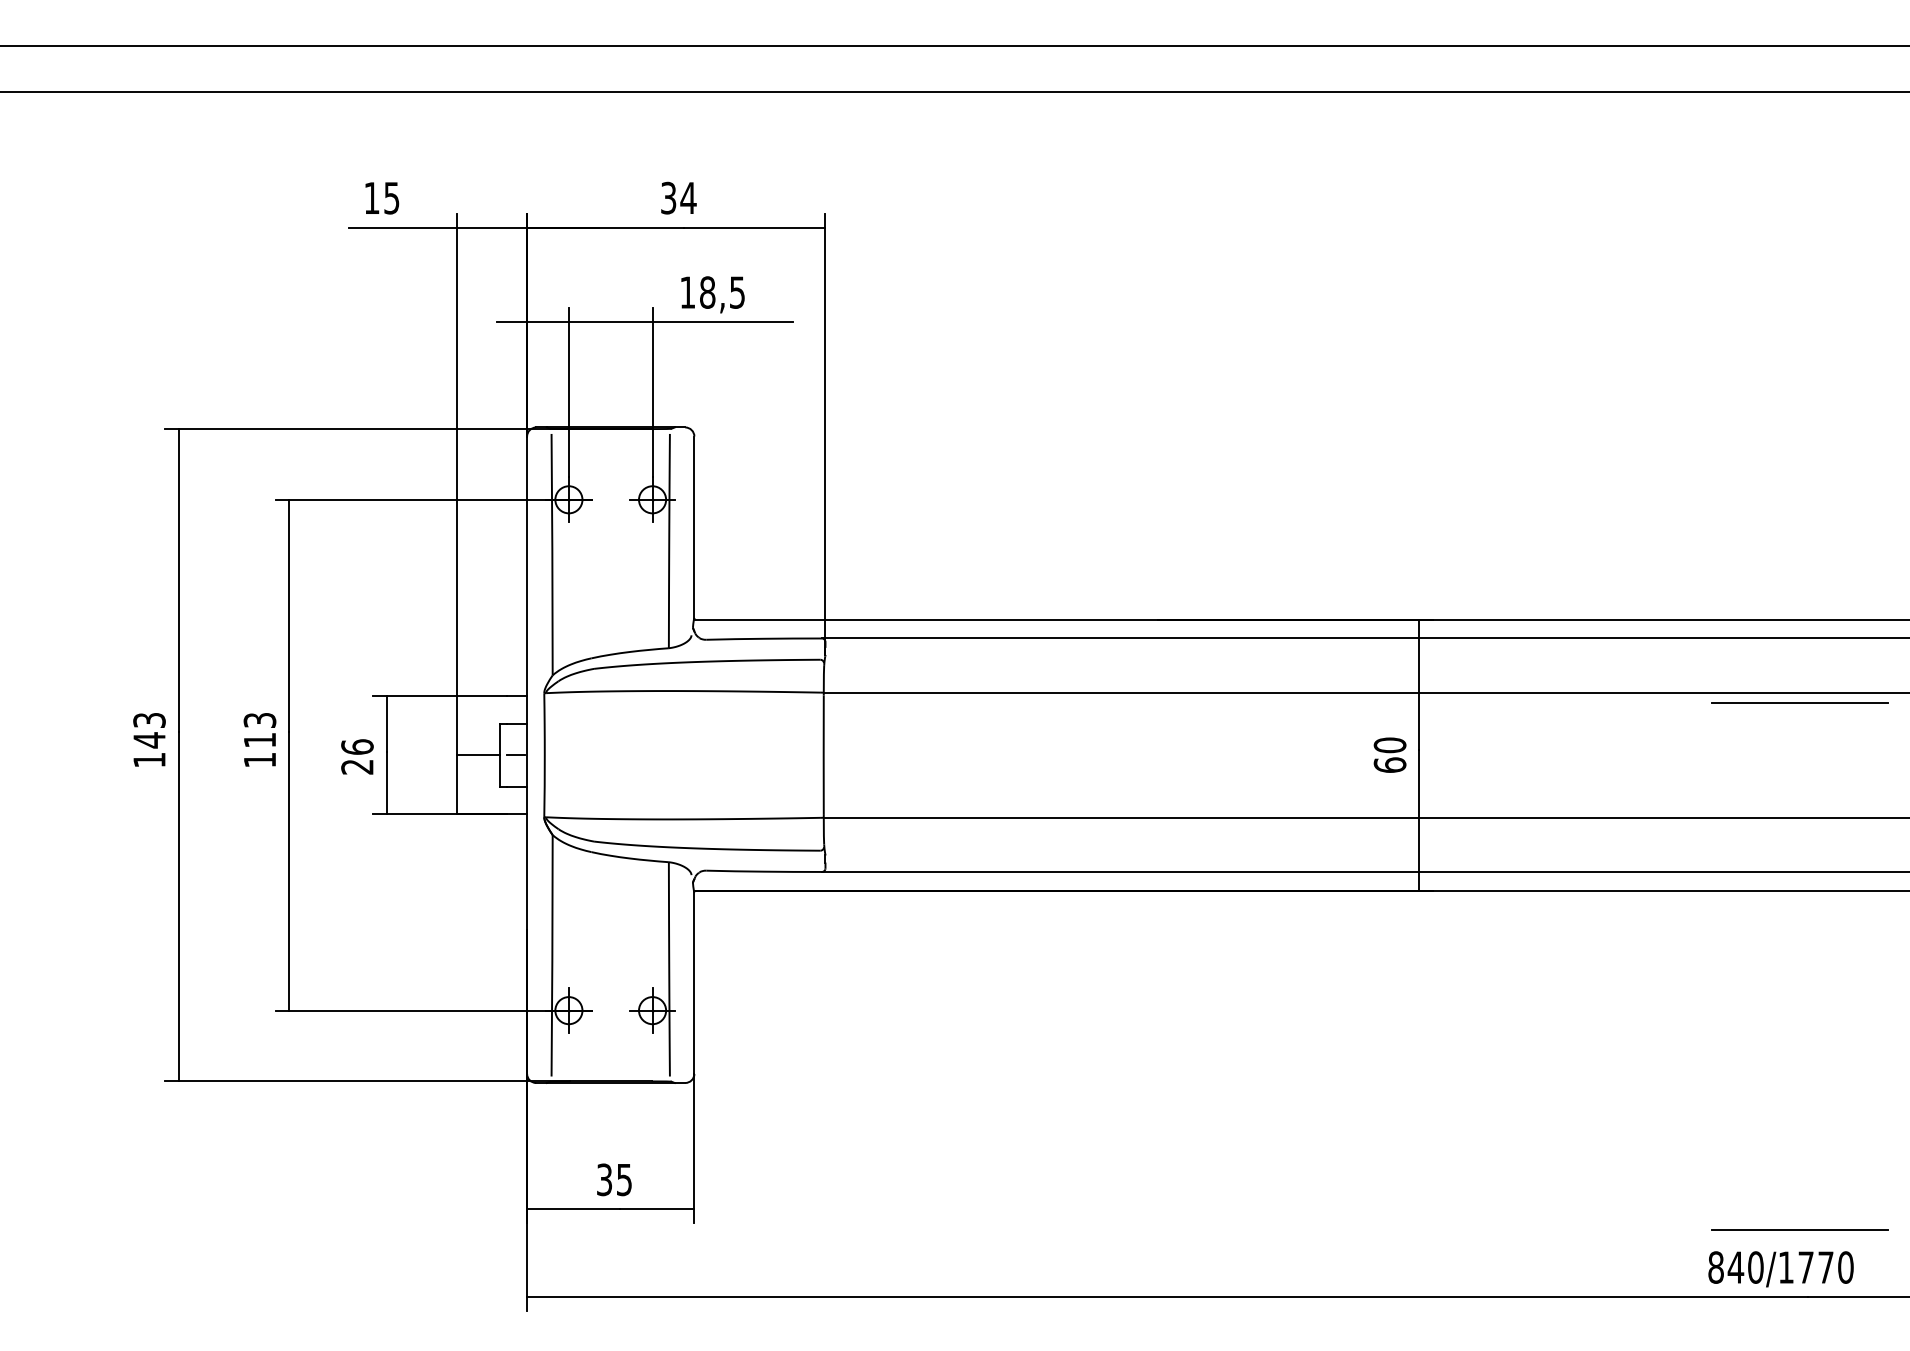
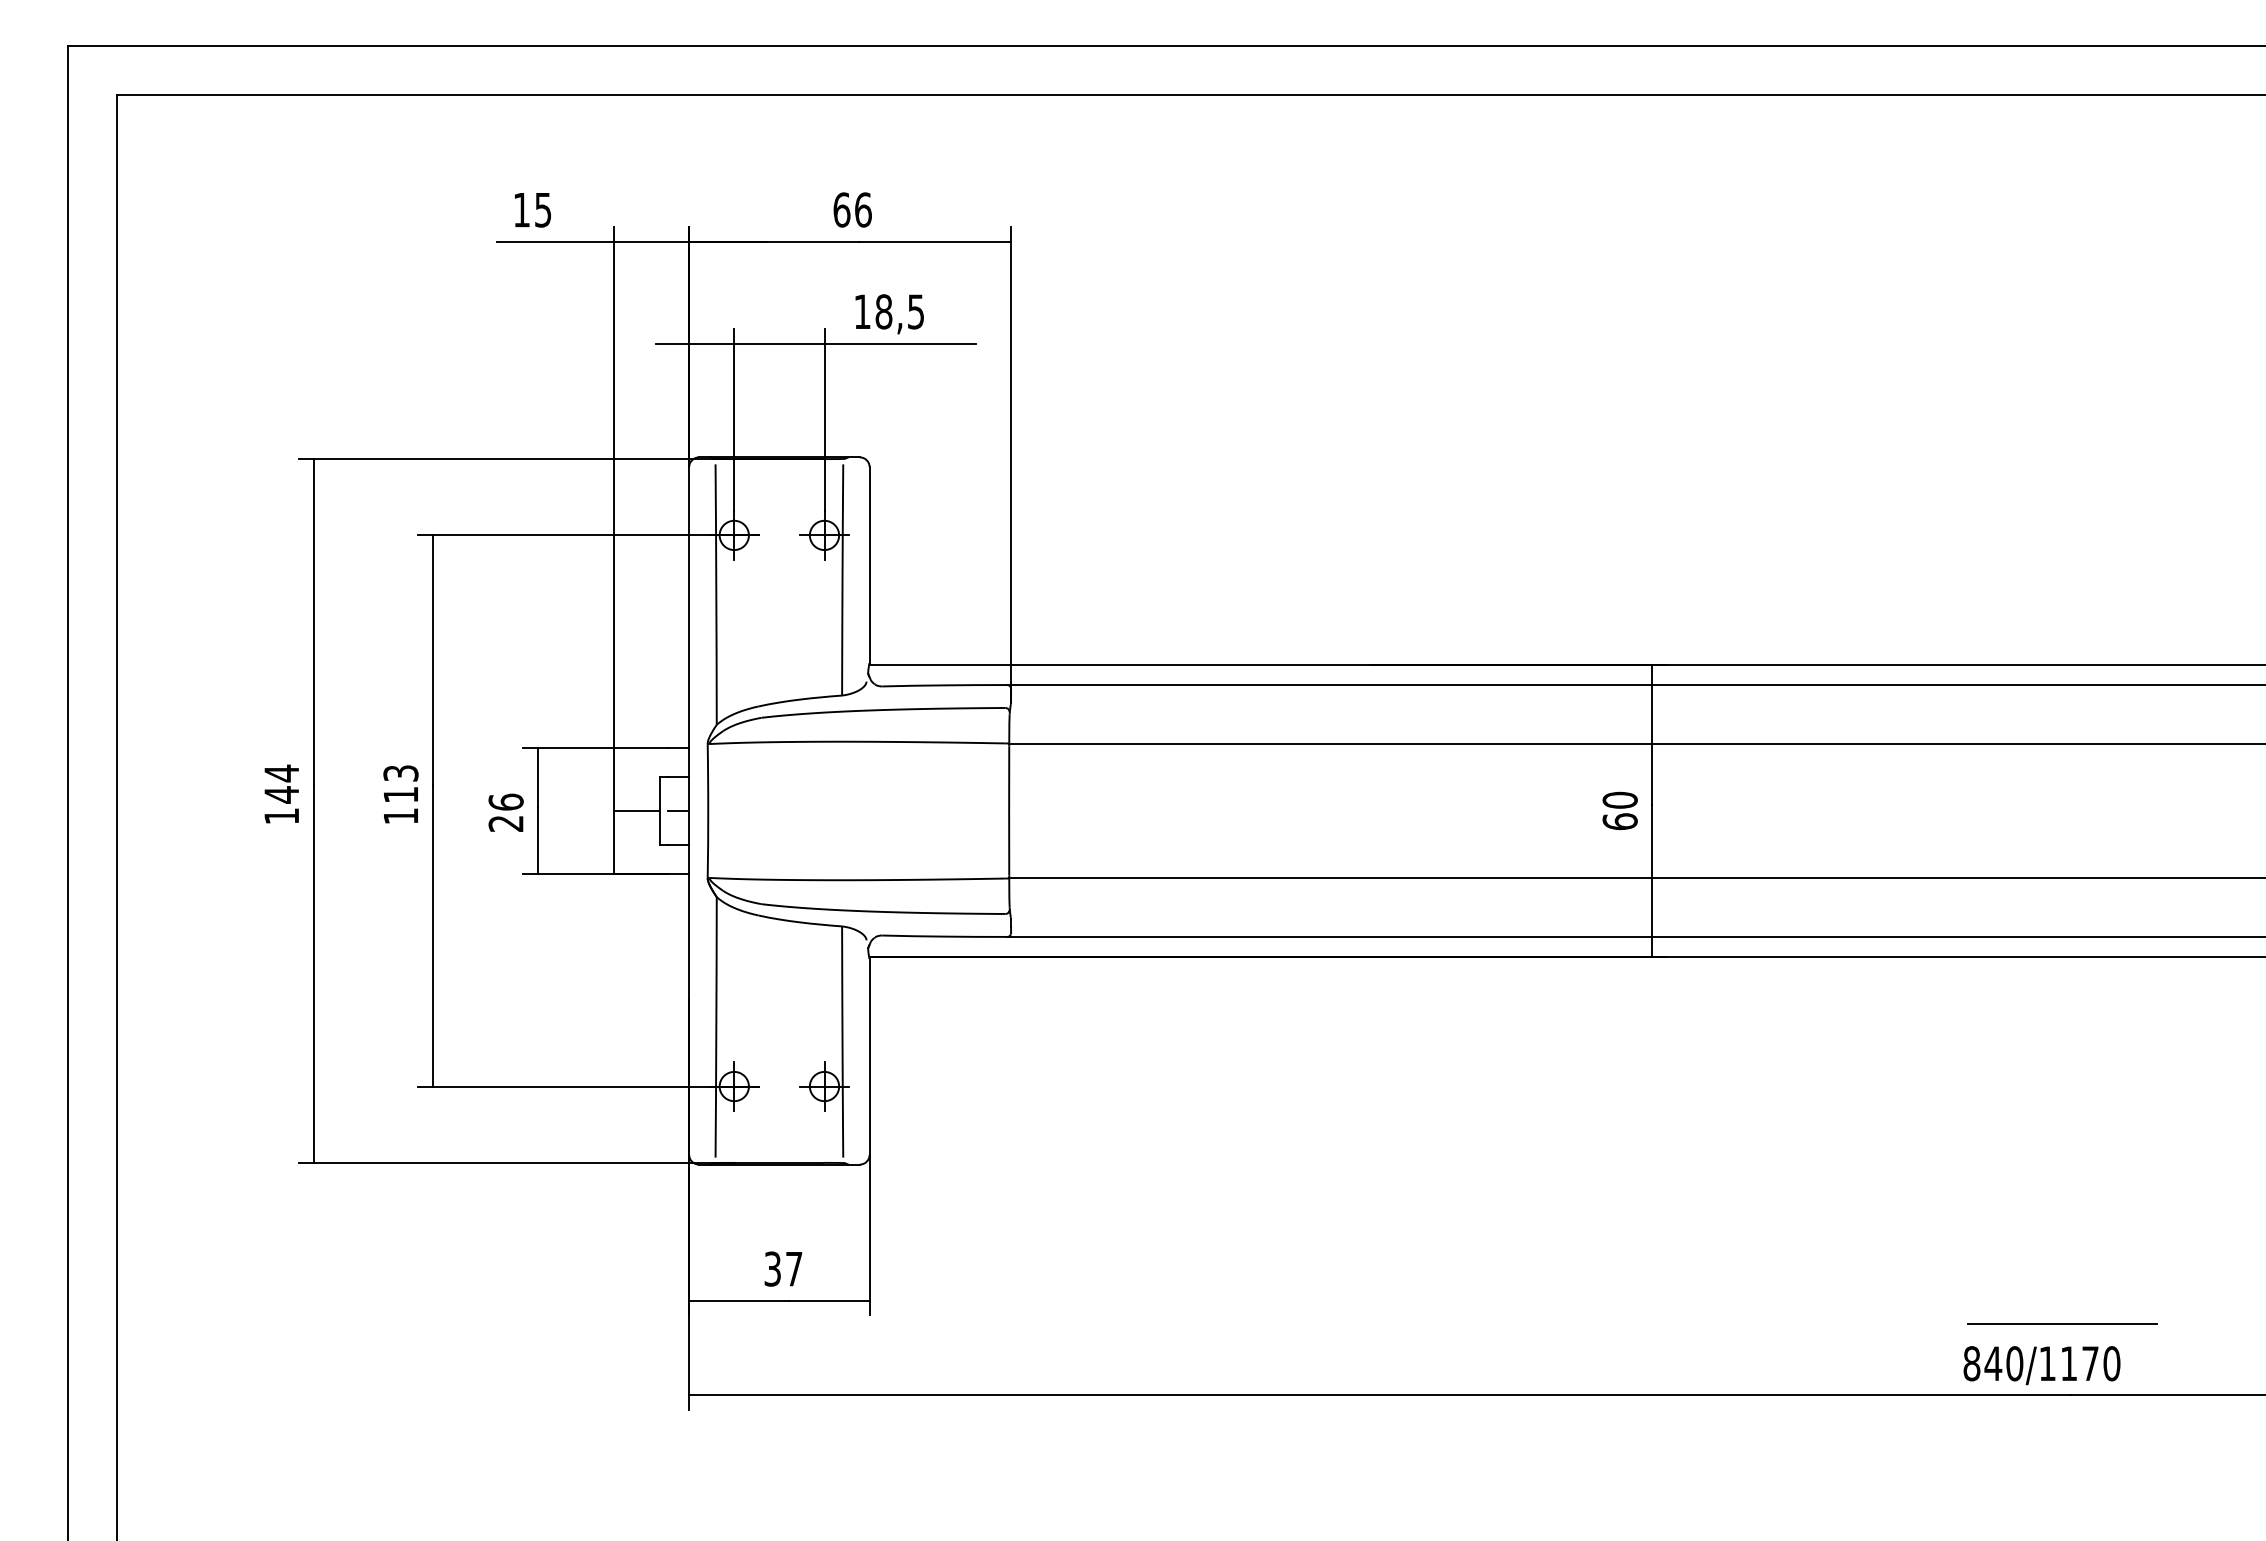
text: (678, 197) -> (852, 209), 34 -> 66
line: (1800, 702) -> (2062, 754), removed
text: (149, 720) -> (281, 773), 143 -> 144
text: (624, 1180) -> (794, 1269), 35 -> 37
text: (1805, 1267) -> (2068, 1363), 840/1770 -> 840/1170

